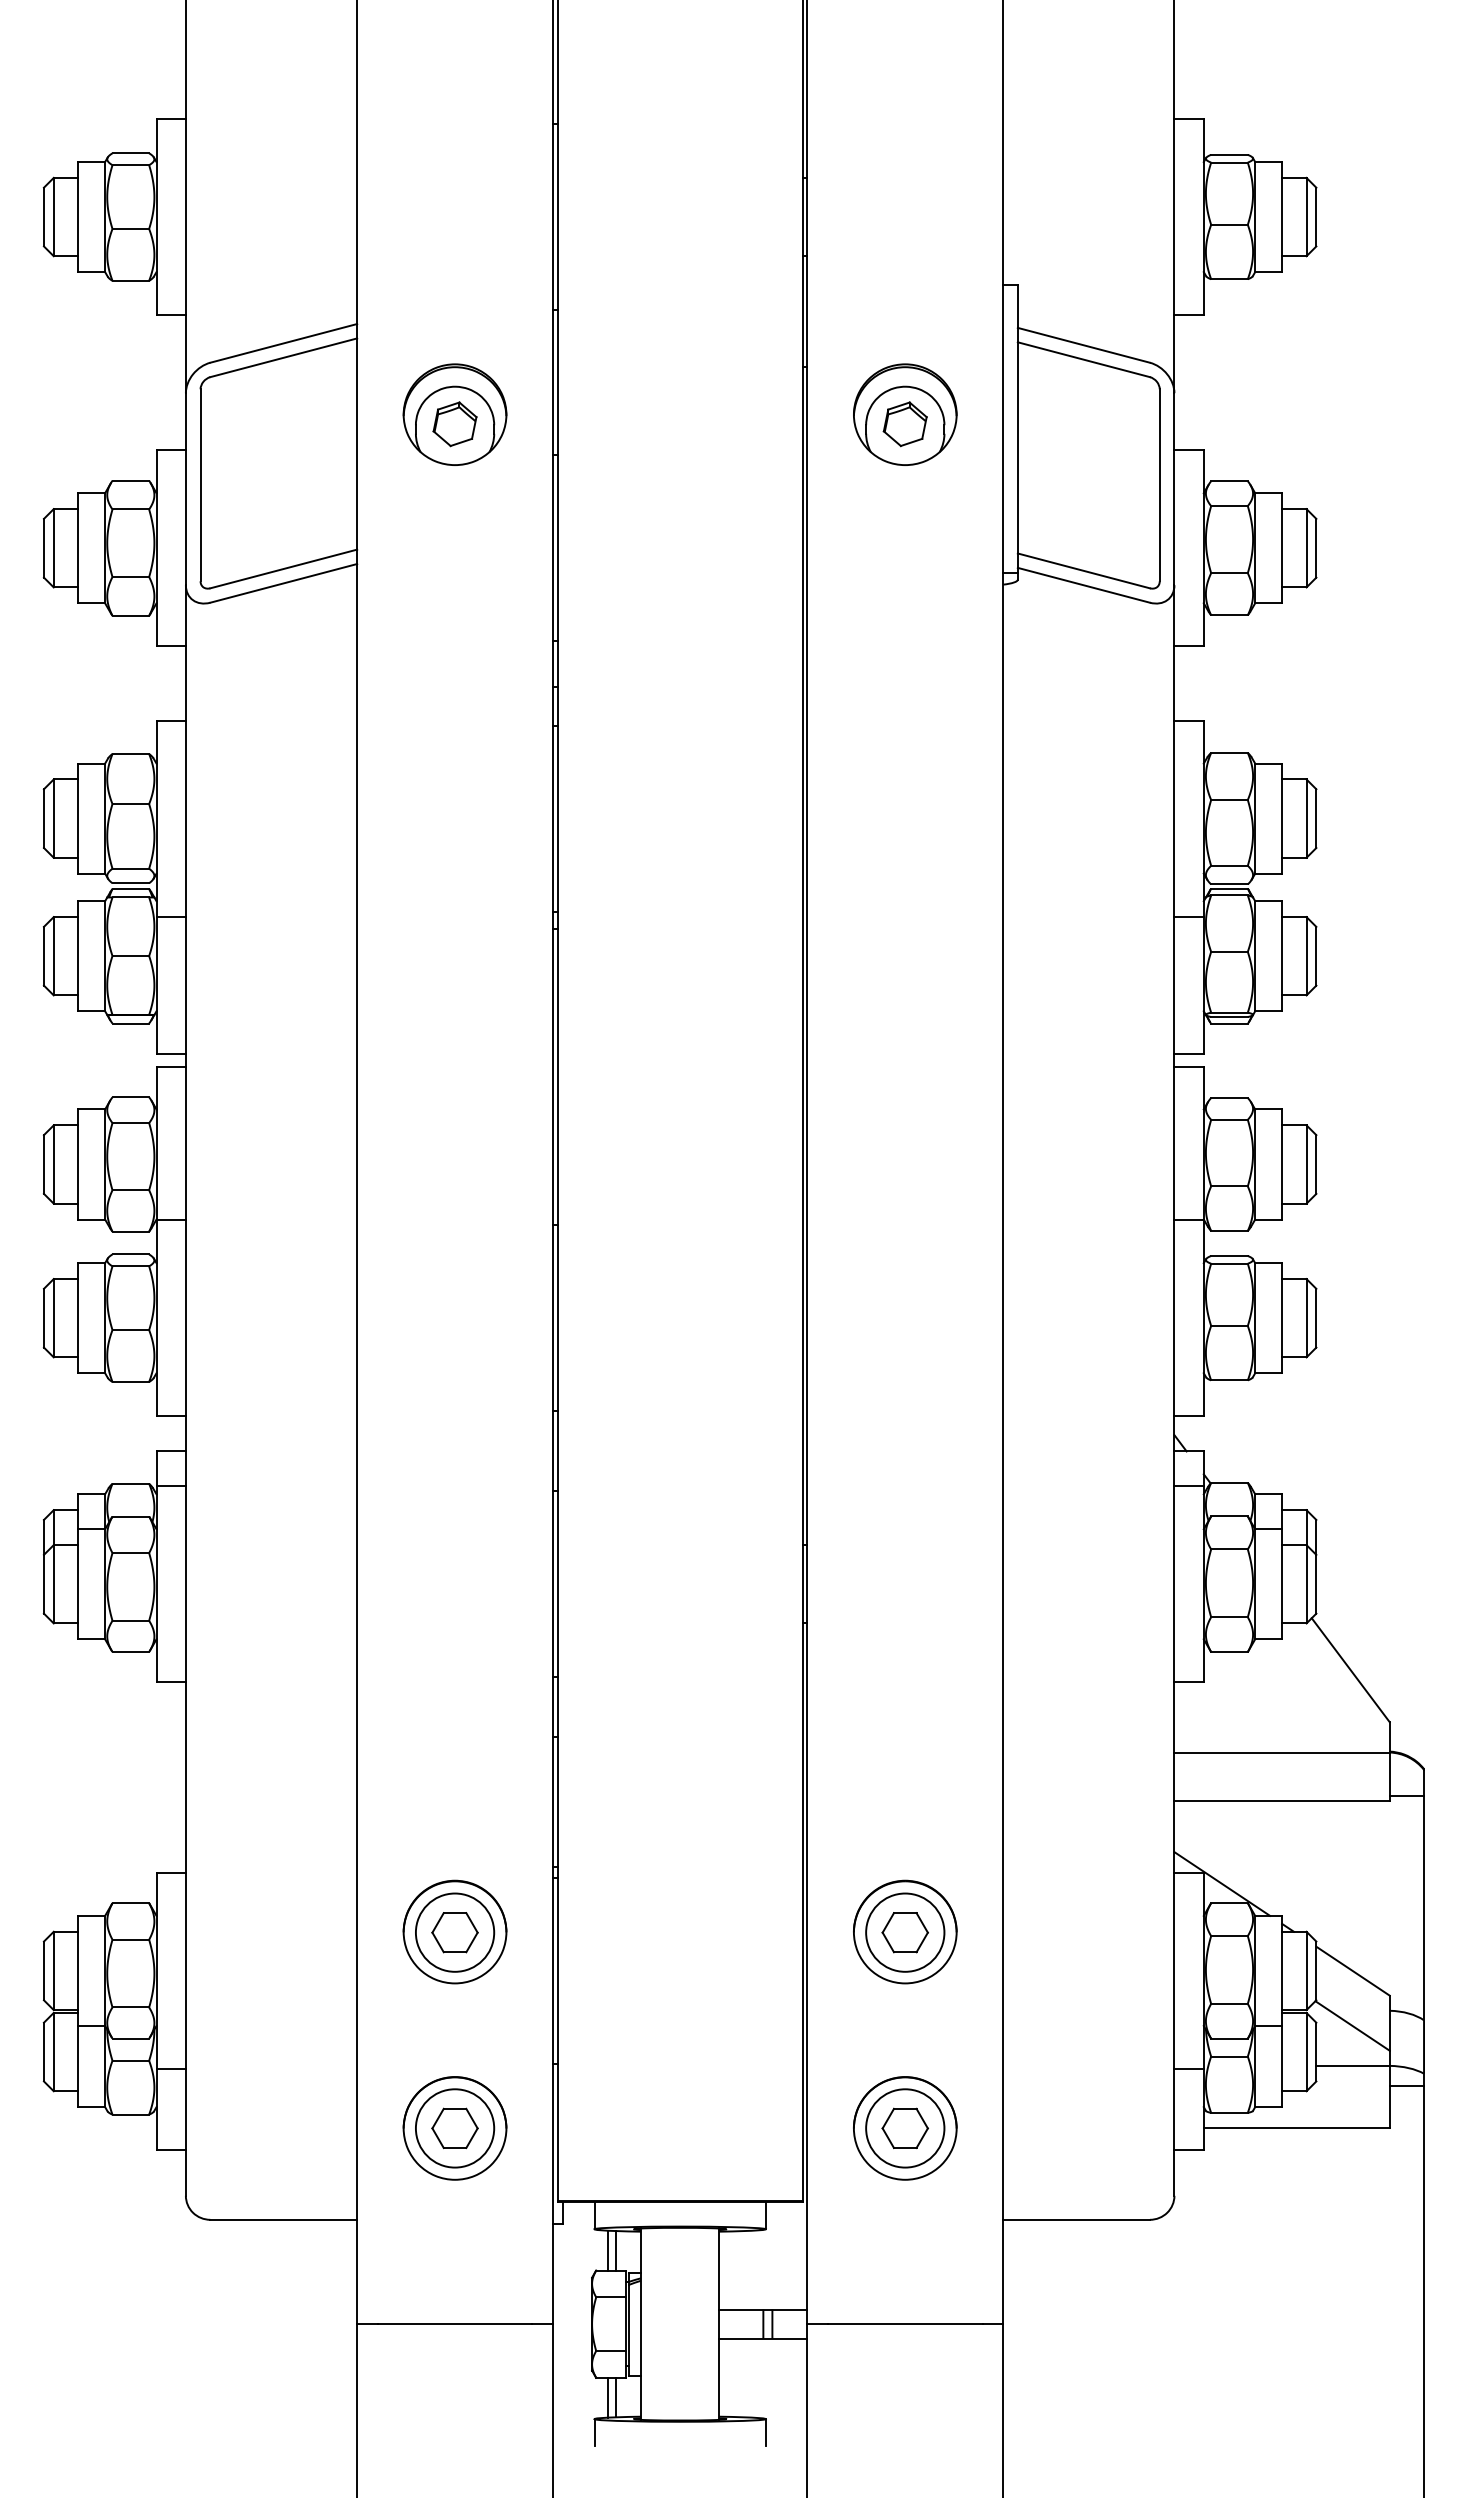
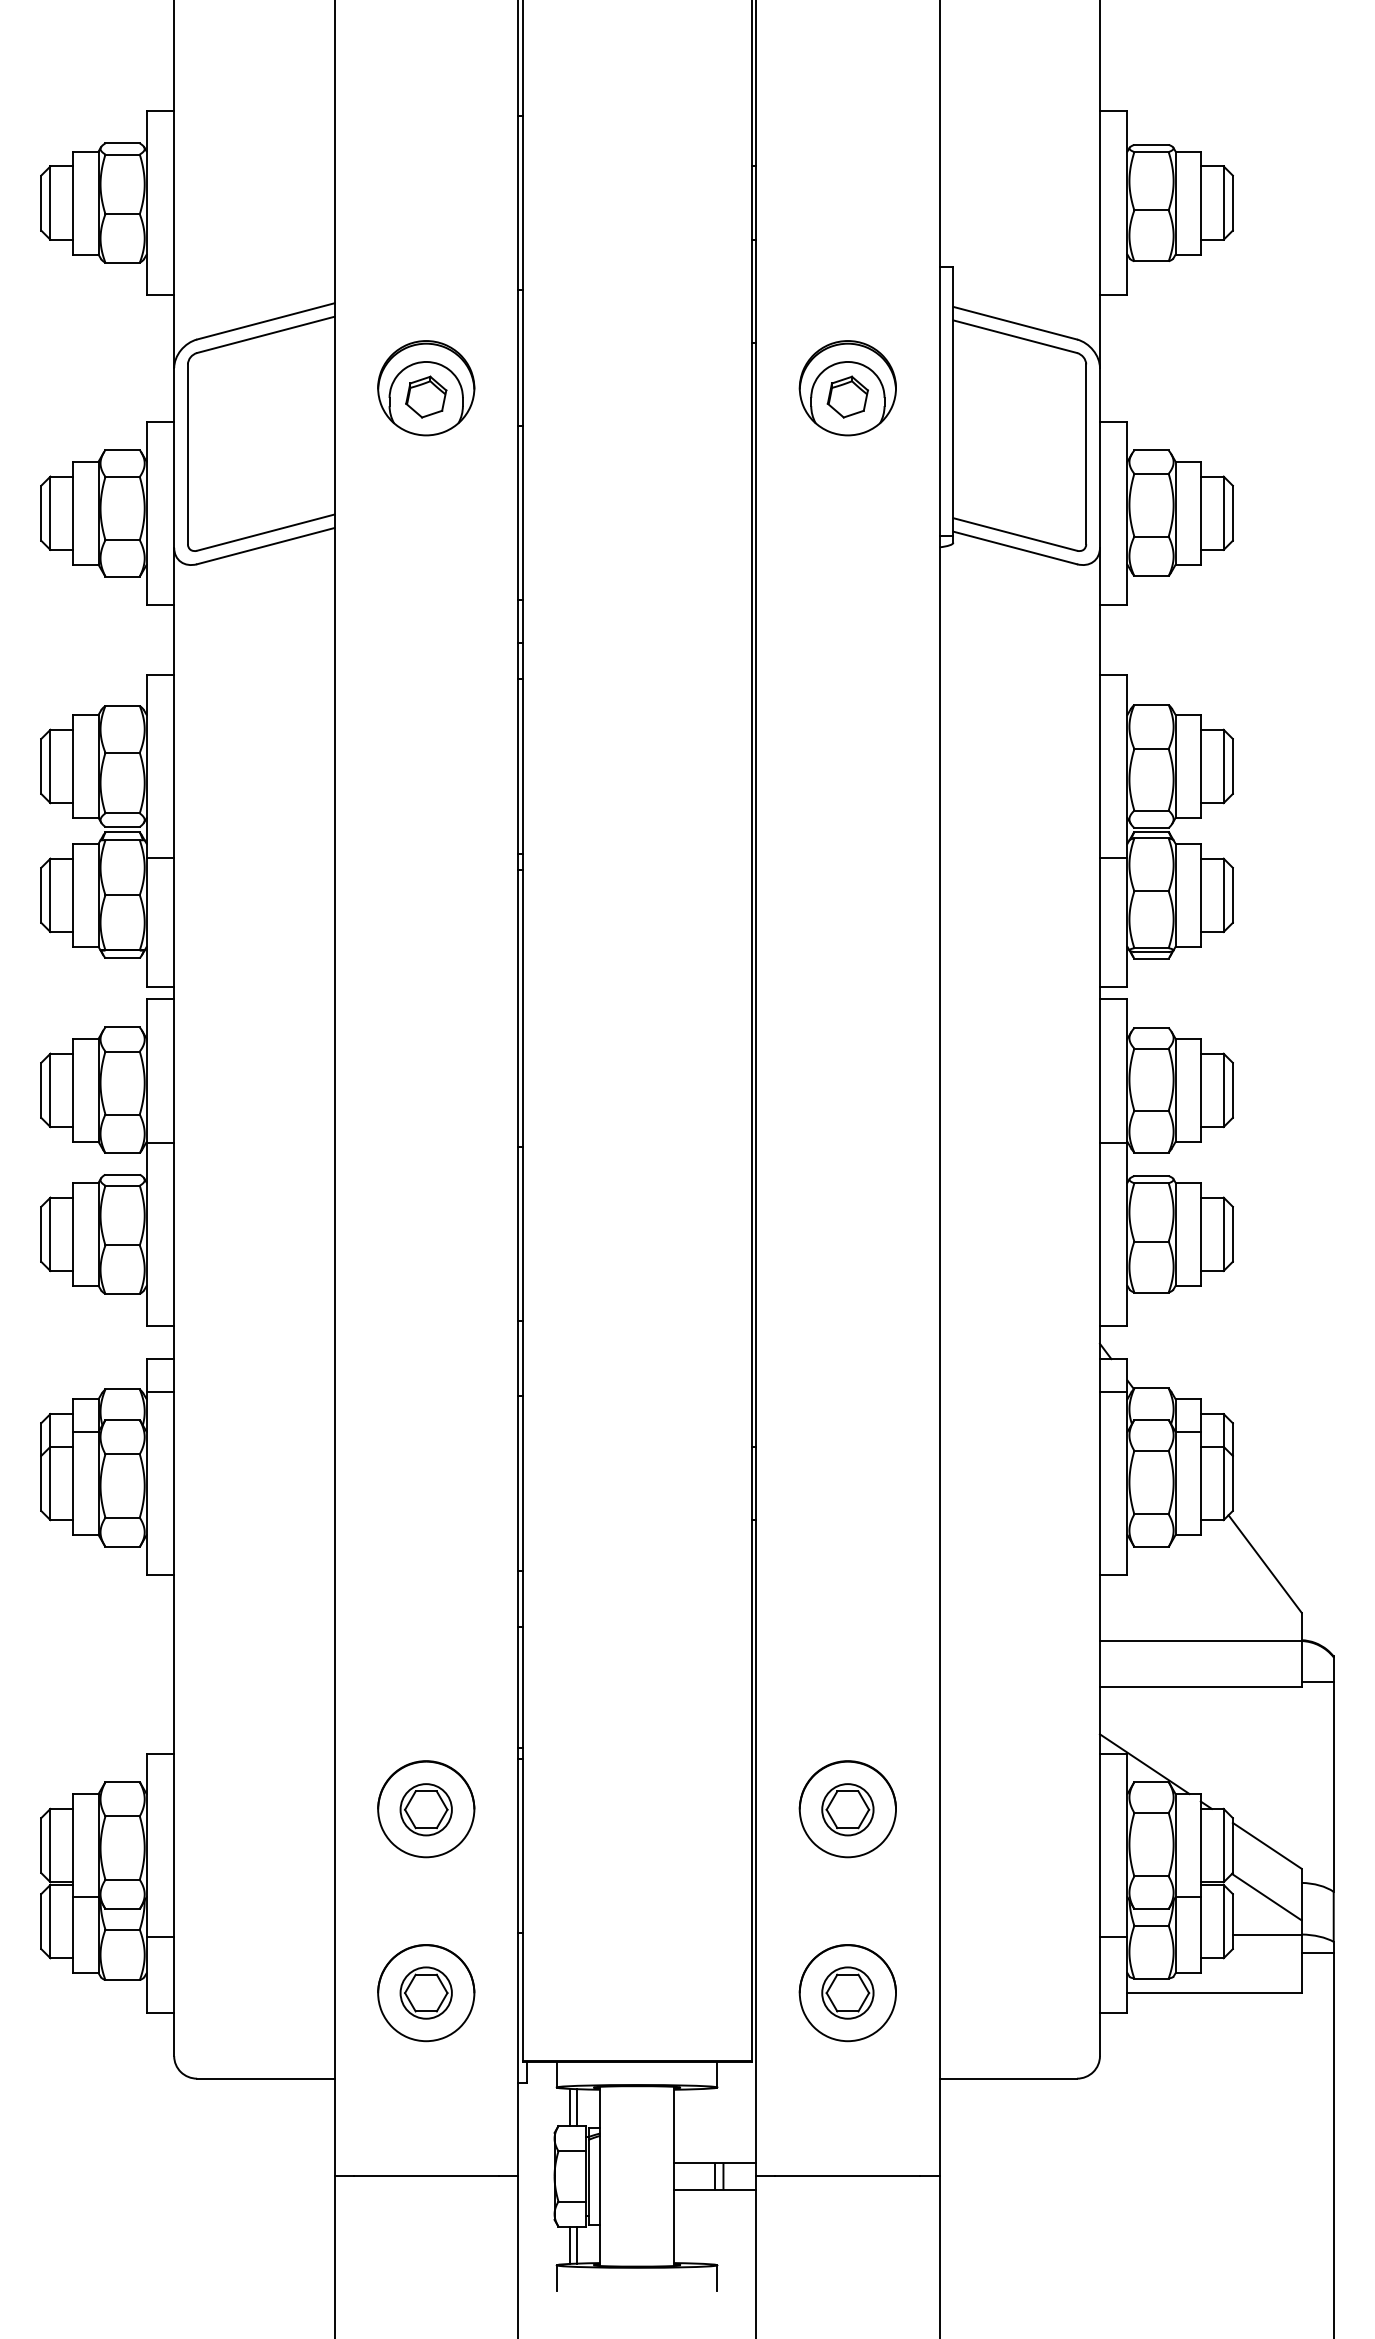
circle: (454, 1932) -> (425, 1809), size x0.7
circle: (905, 1932) -> (848, 1809), size x0.7
circle: (454, 2128) -> (425, 1993), size x0.7
circle: (905, 2128) -> (848, 1993), size x0.7

